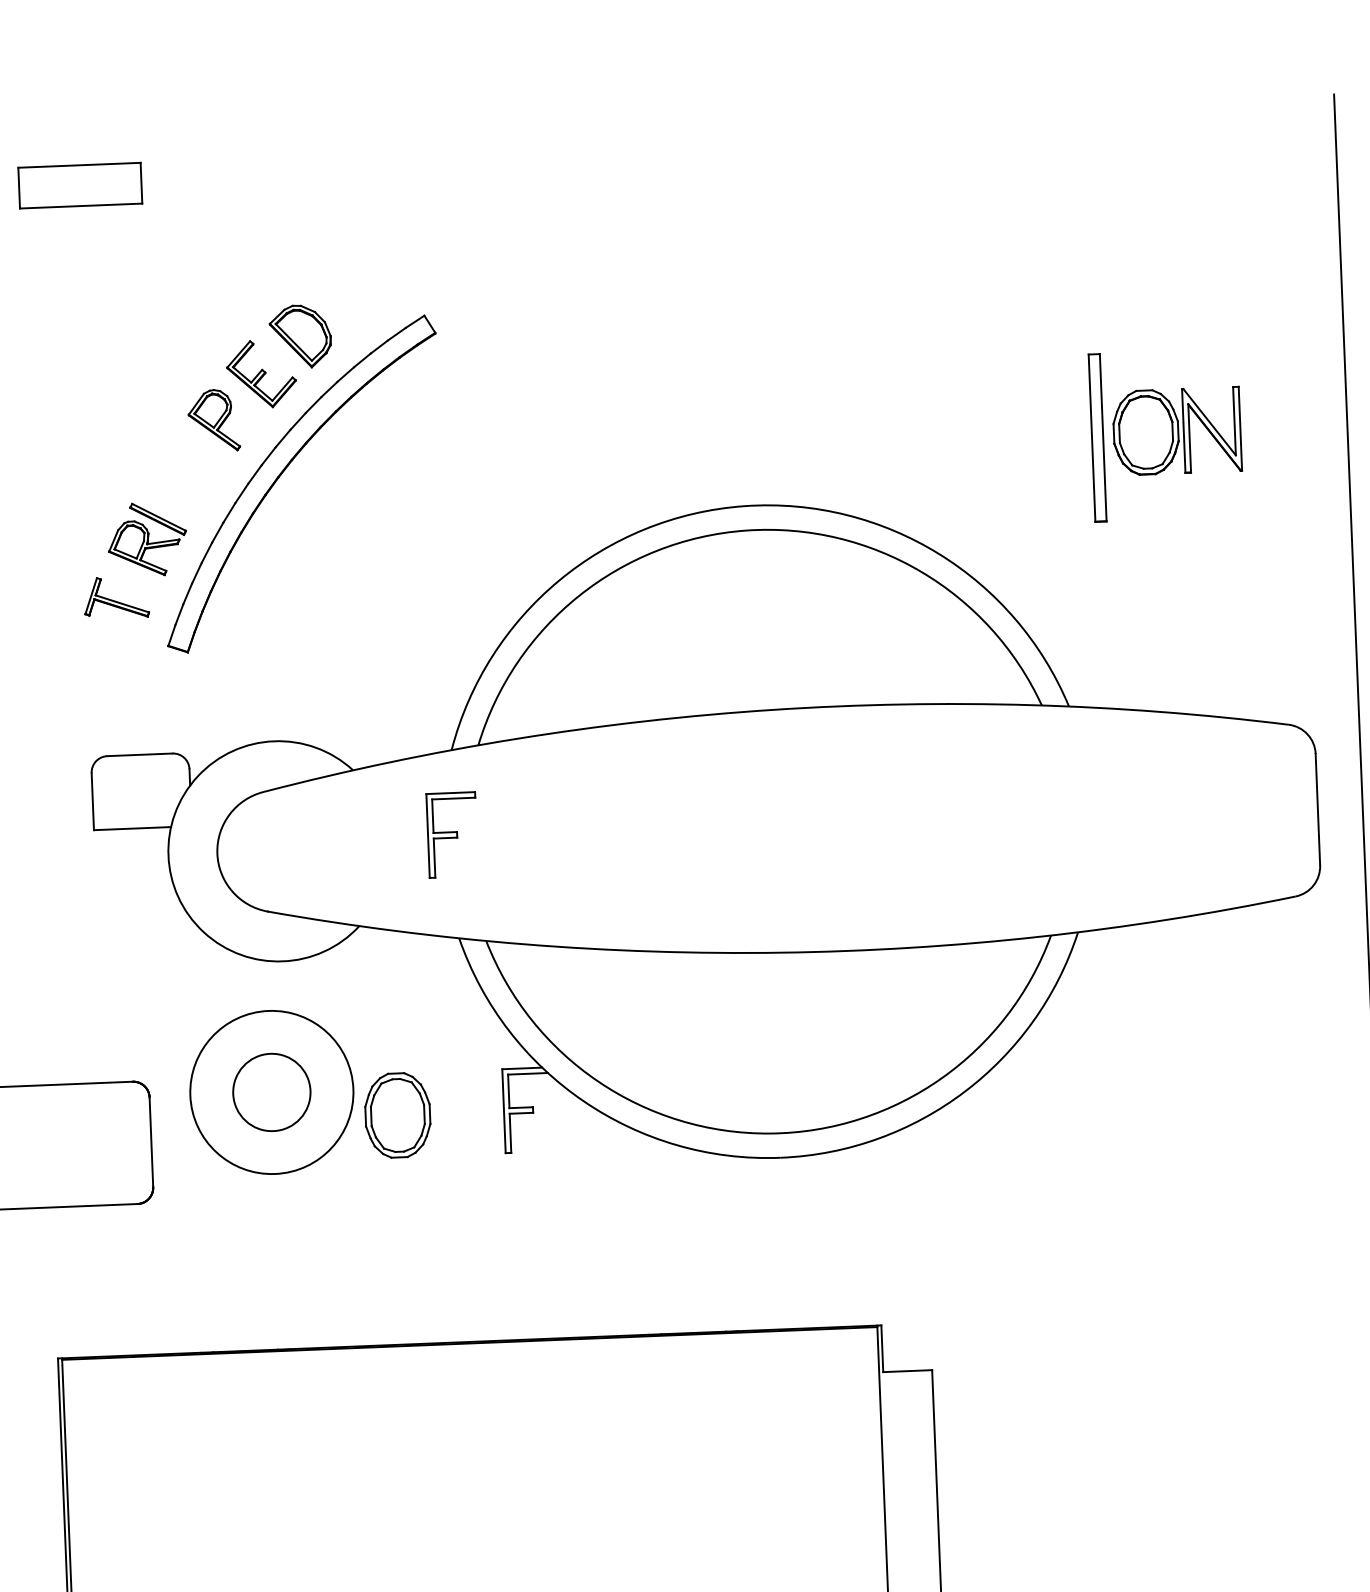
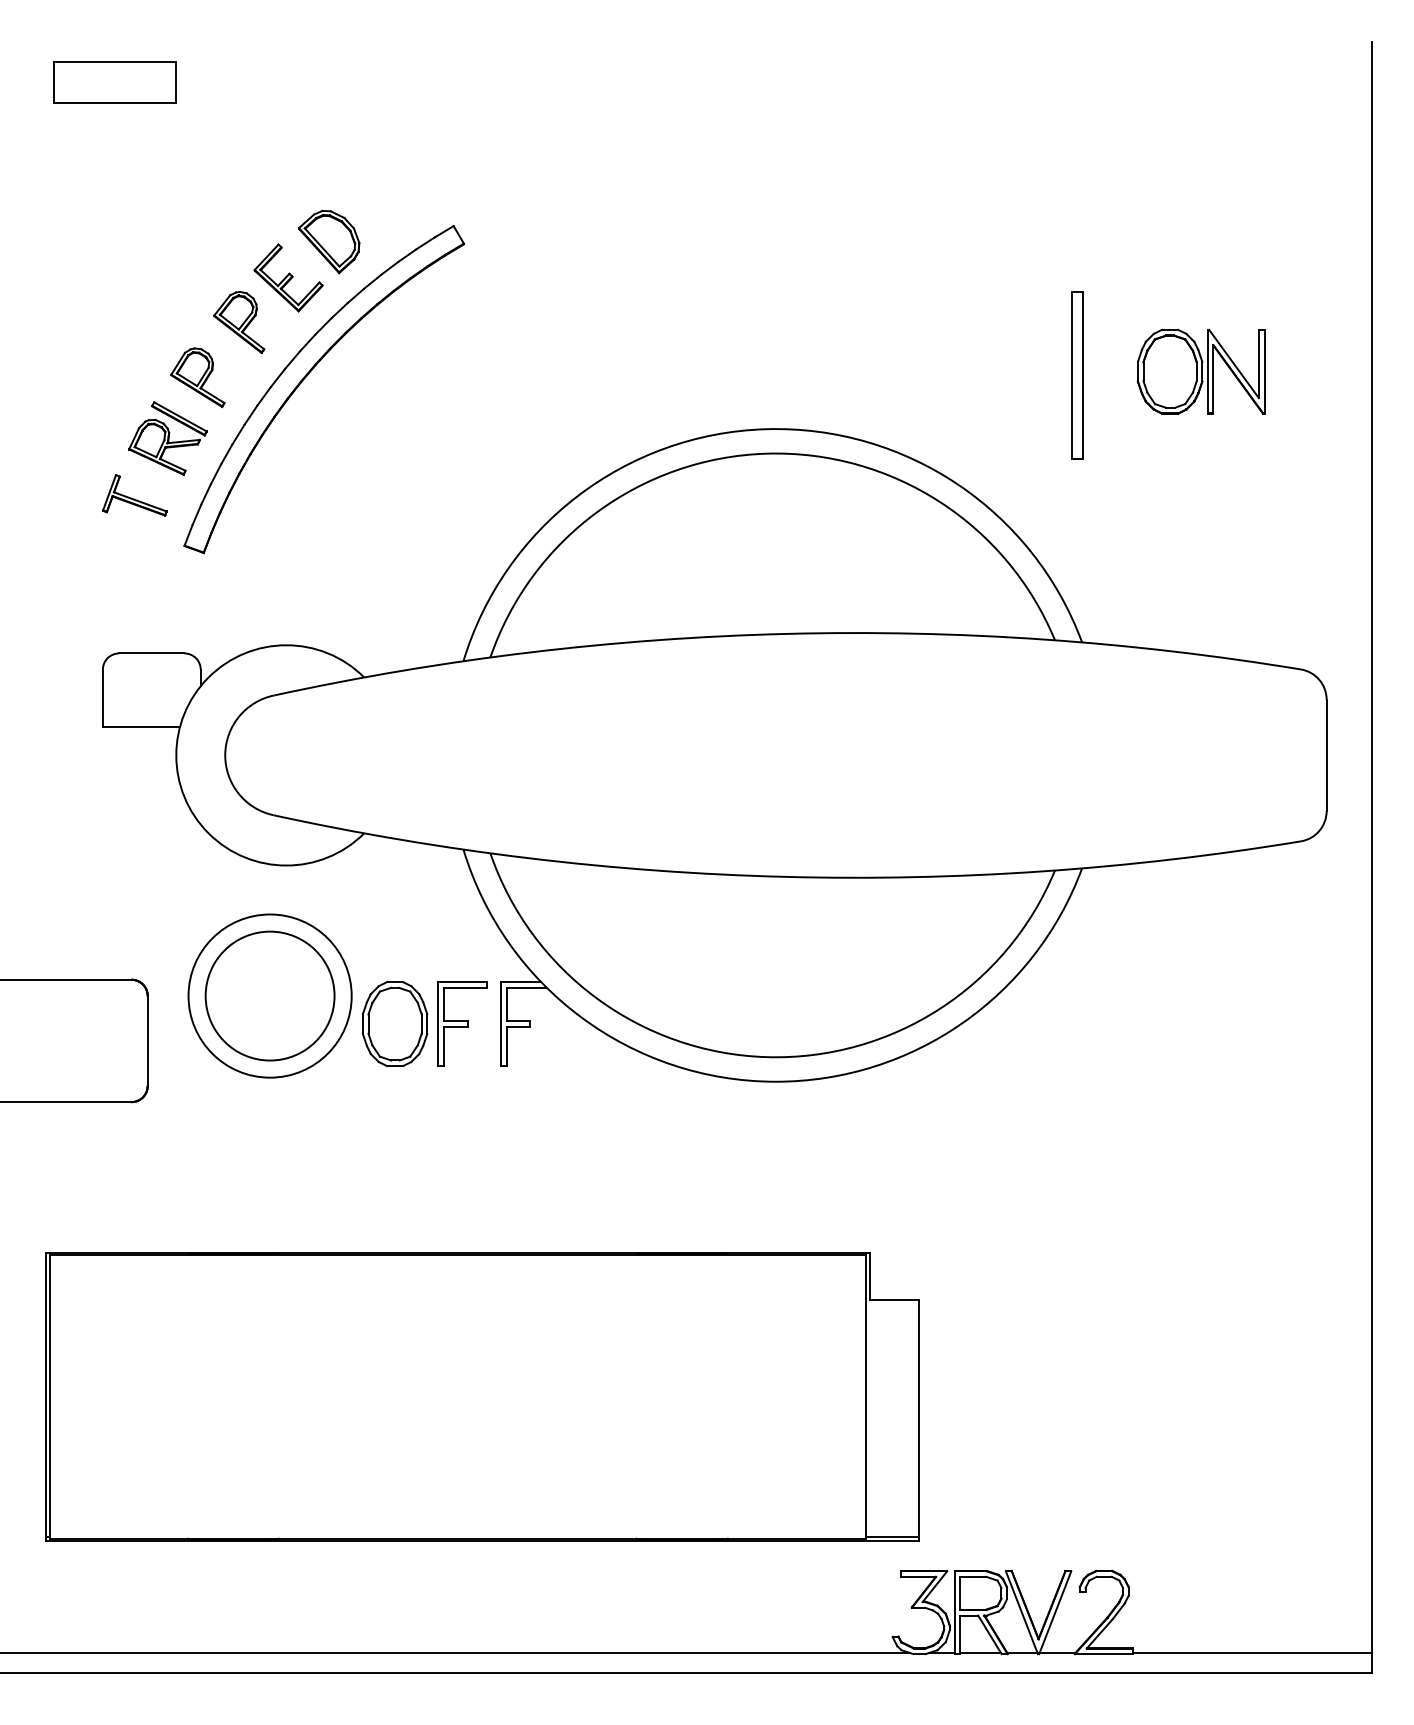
part: (1097, 438) -> (1077, 375), moved
part: (174, 477) -> (197, 377), added
part: (452, 834) -> (462, 1023), moved
circle: (271, 1091) -> (269, 995), size x1.67

